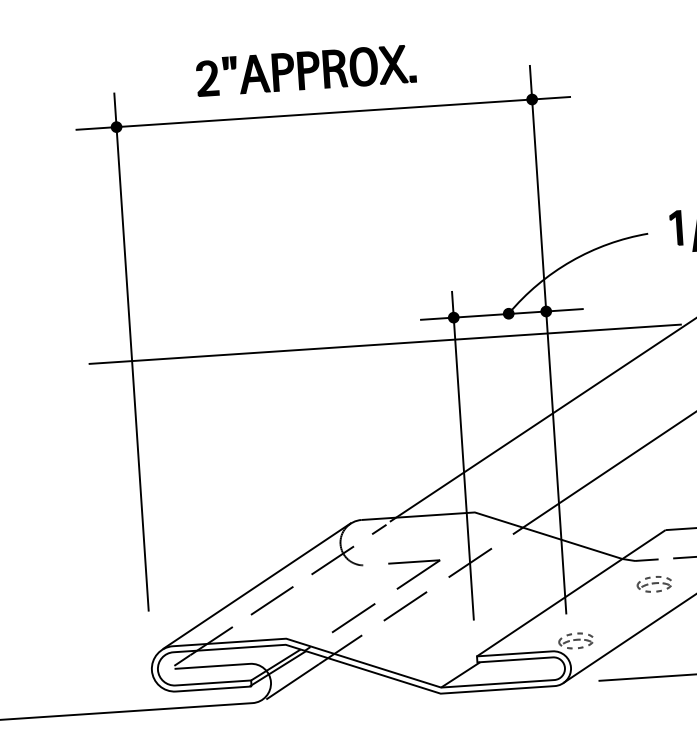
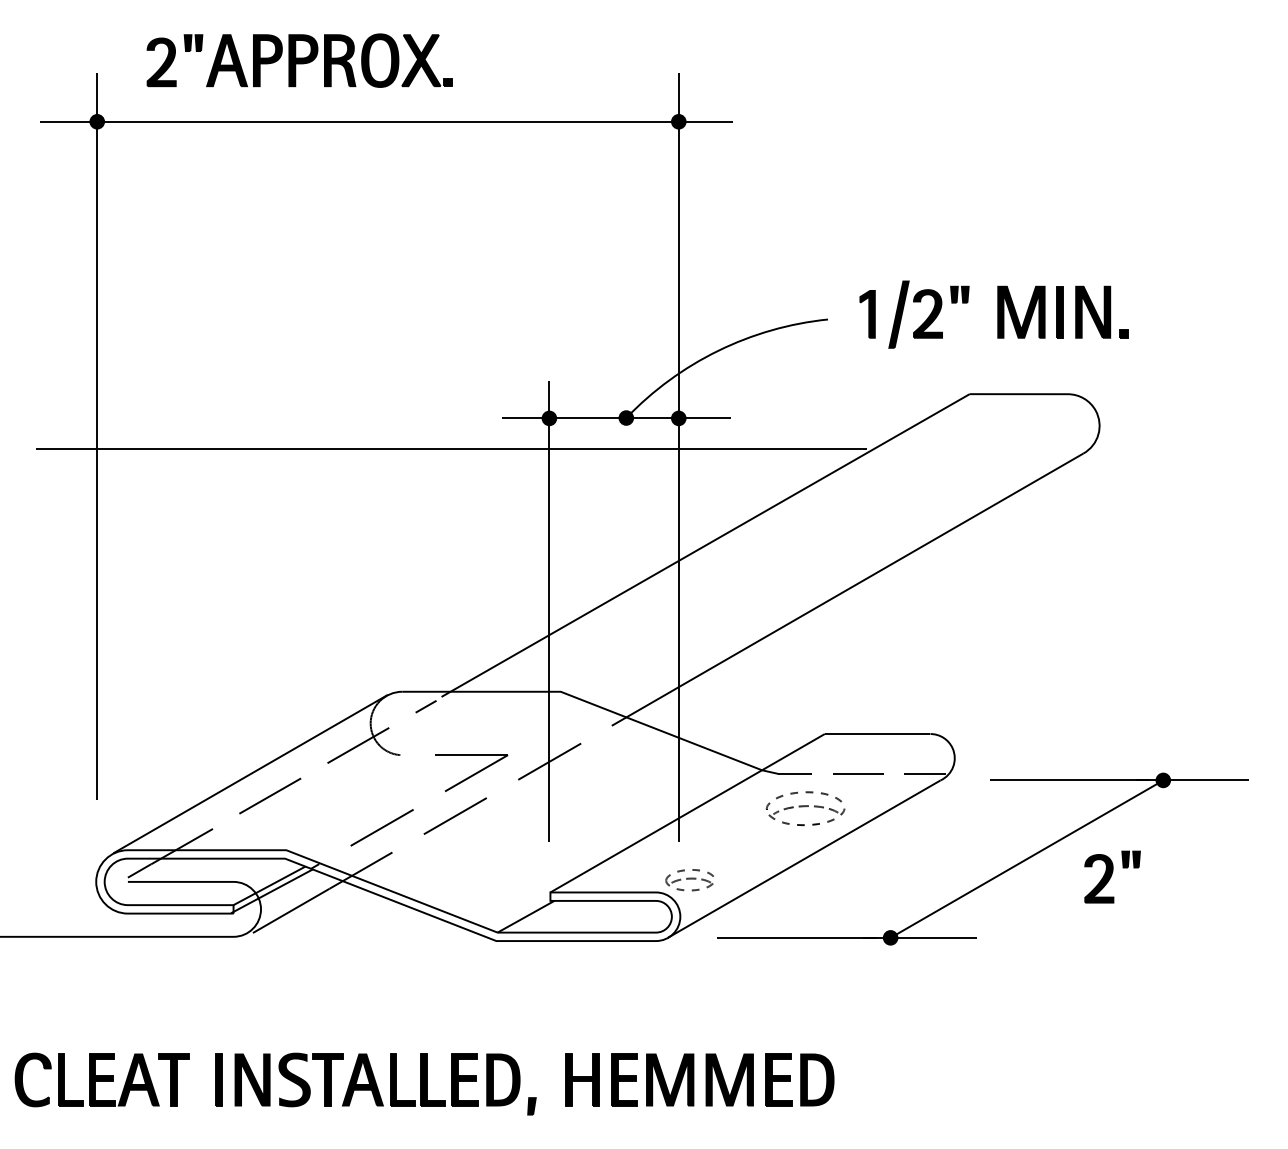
part: (306, 70) -> (299, 60), moved
part: (653, 584) -> (803, 808), size x1.6

